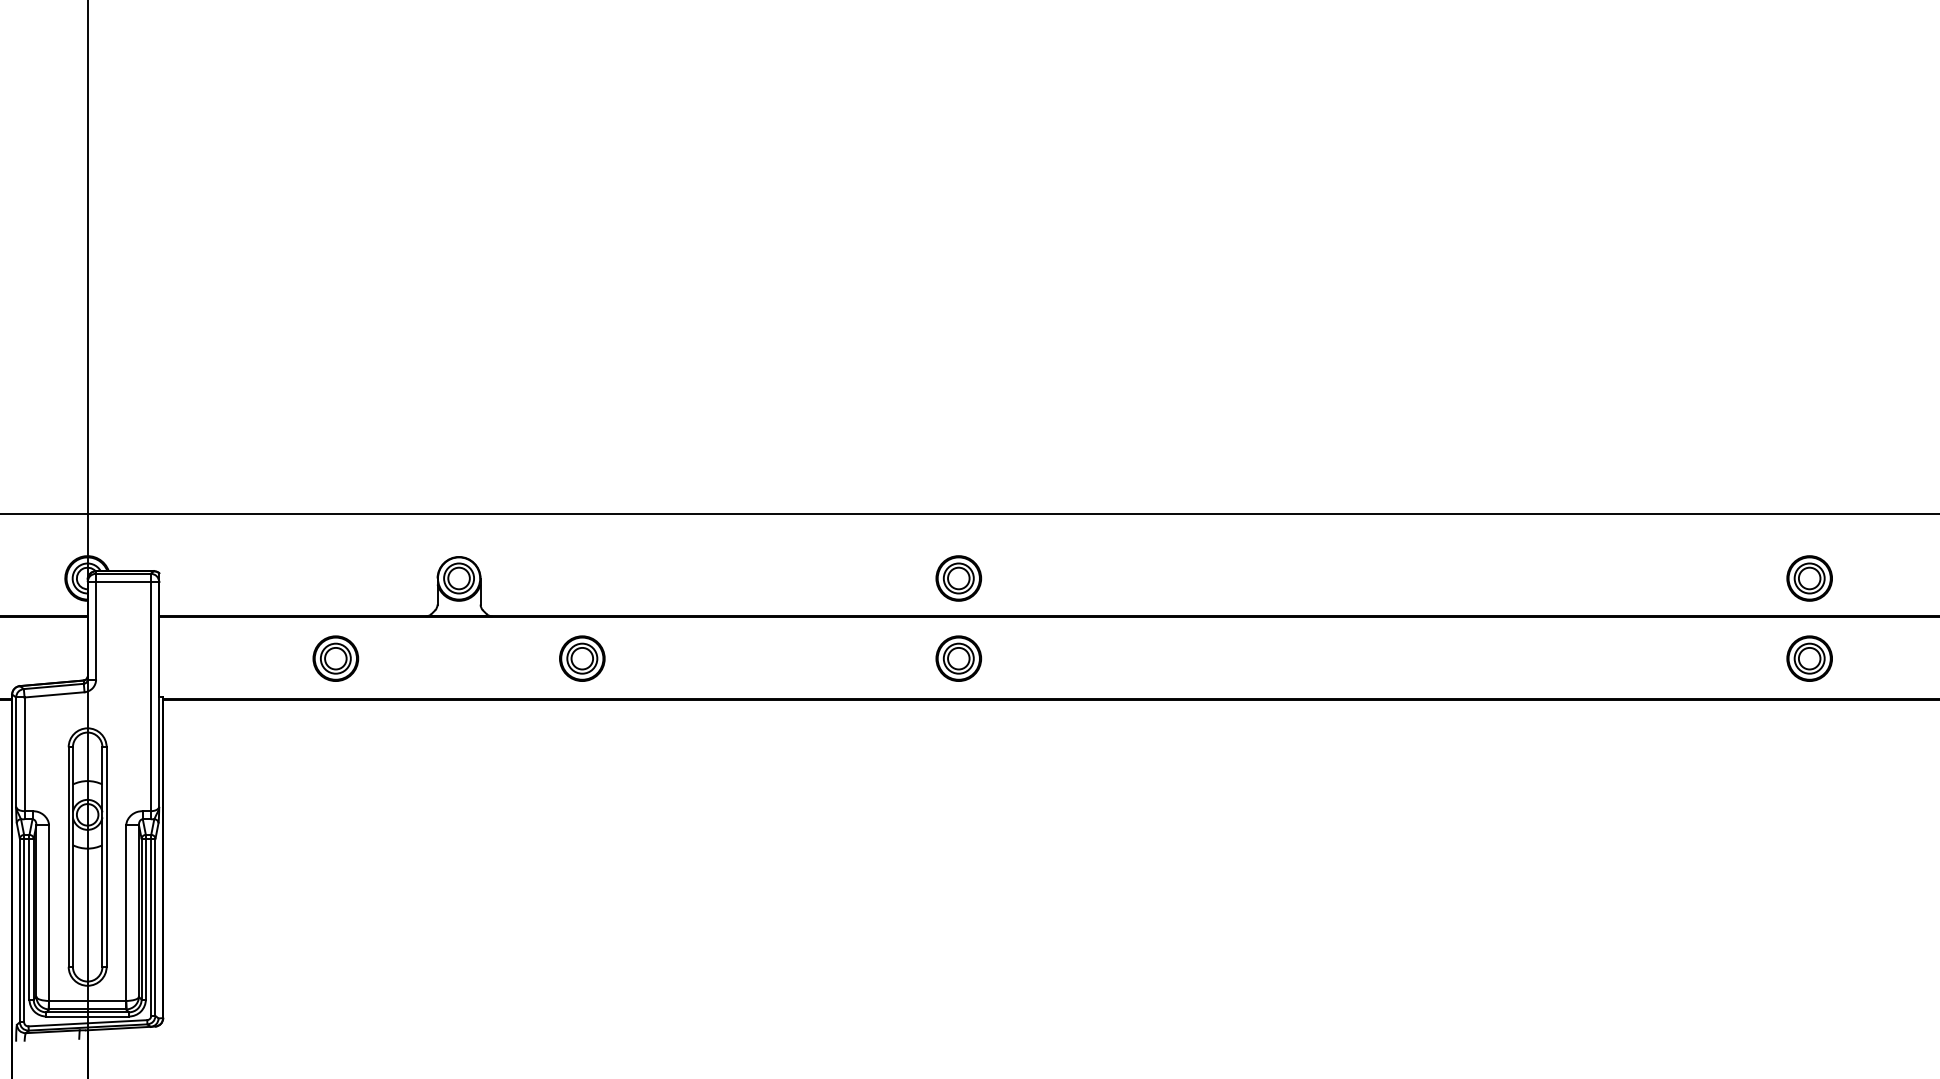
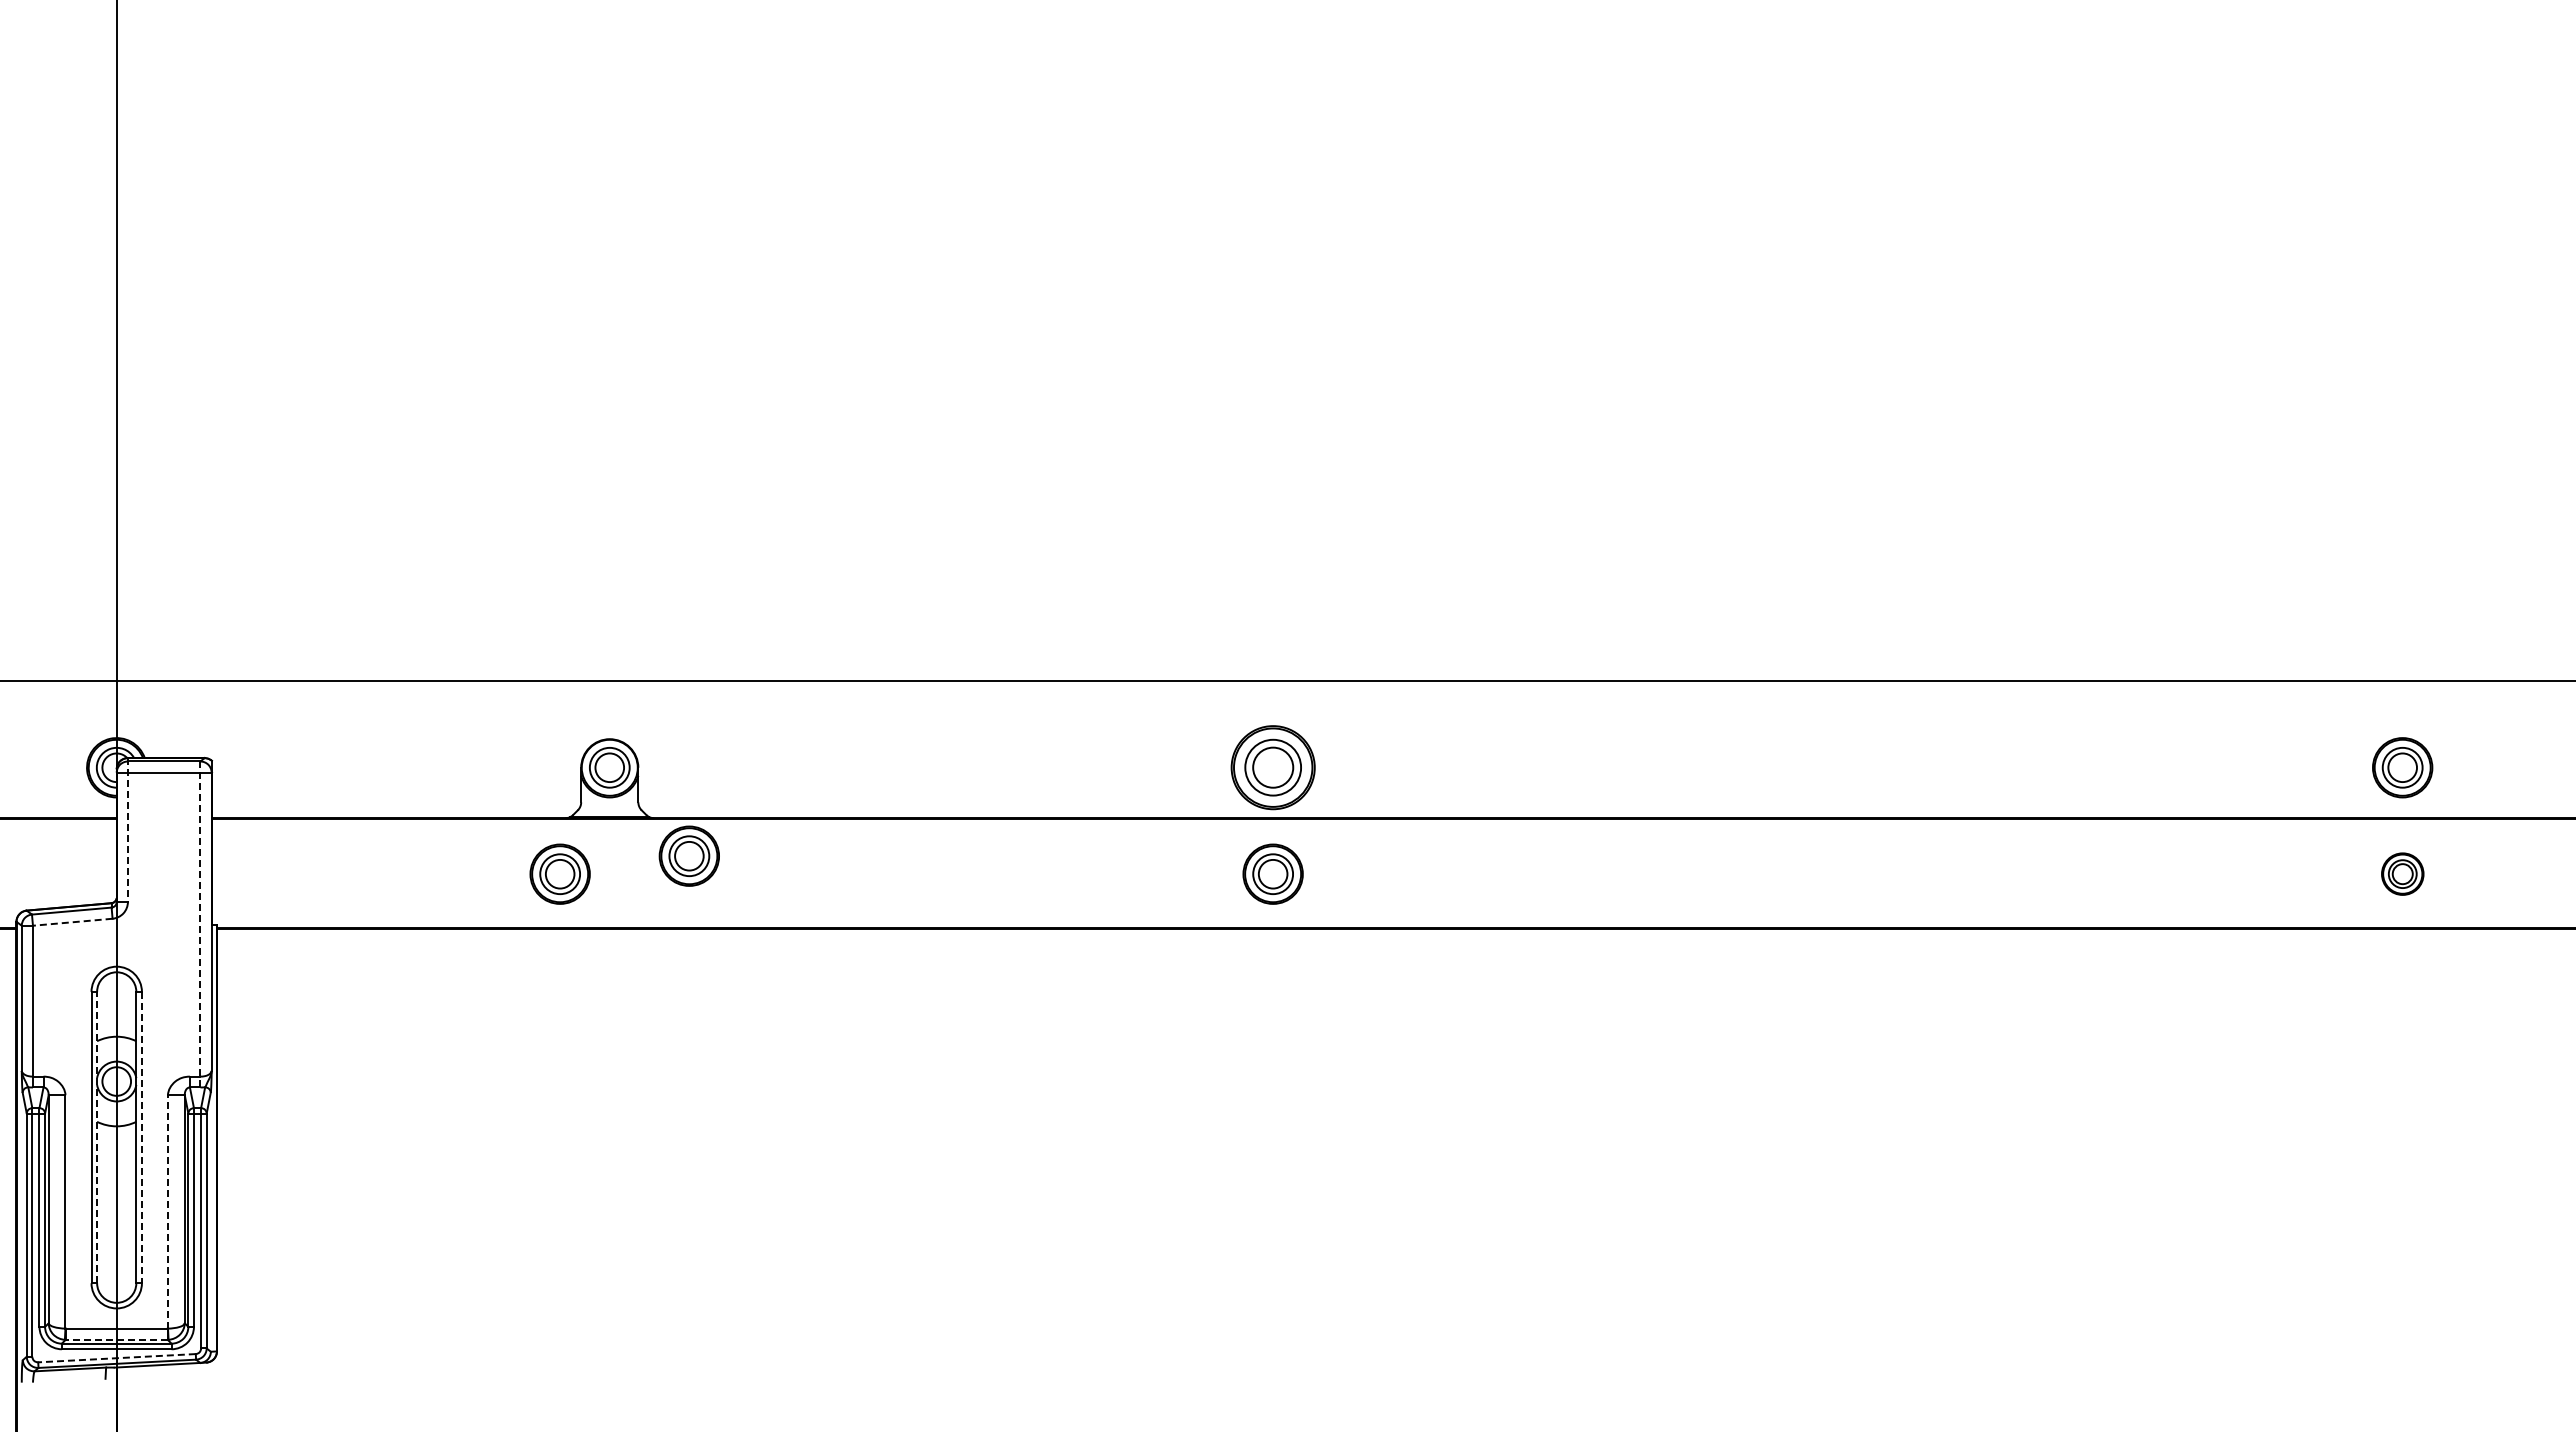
part: (958, 578) -> (1272, 767), size x1.4
line: (95, 625) -> (127, 830), solid -> dashed
part: (335, 658) -> (559, 873), moved
part: (581, 658) -> (688, 855), moved
part: (1809, 658) -> (2402, 873), size x0.7
line: (54, 695) -> (72, 922), solid -> dashed
line: (150, 696) -> (200, 924), solid -> dashed
line: (73, 857) -> (97, 1137), solid -> dashed
line: (106, 857) -> (141, 1137), solid -> dashed
line: (126, 912) -> (168, 1211), solid -> dashed
line: (87, 1009) -> (116, 1339), solid -> dashed
line: (88, 1023) -> (117, 1358), solid -> dashed

